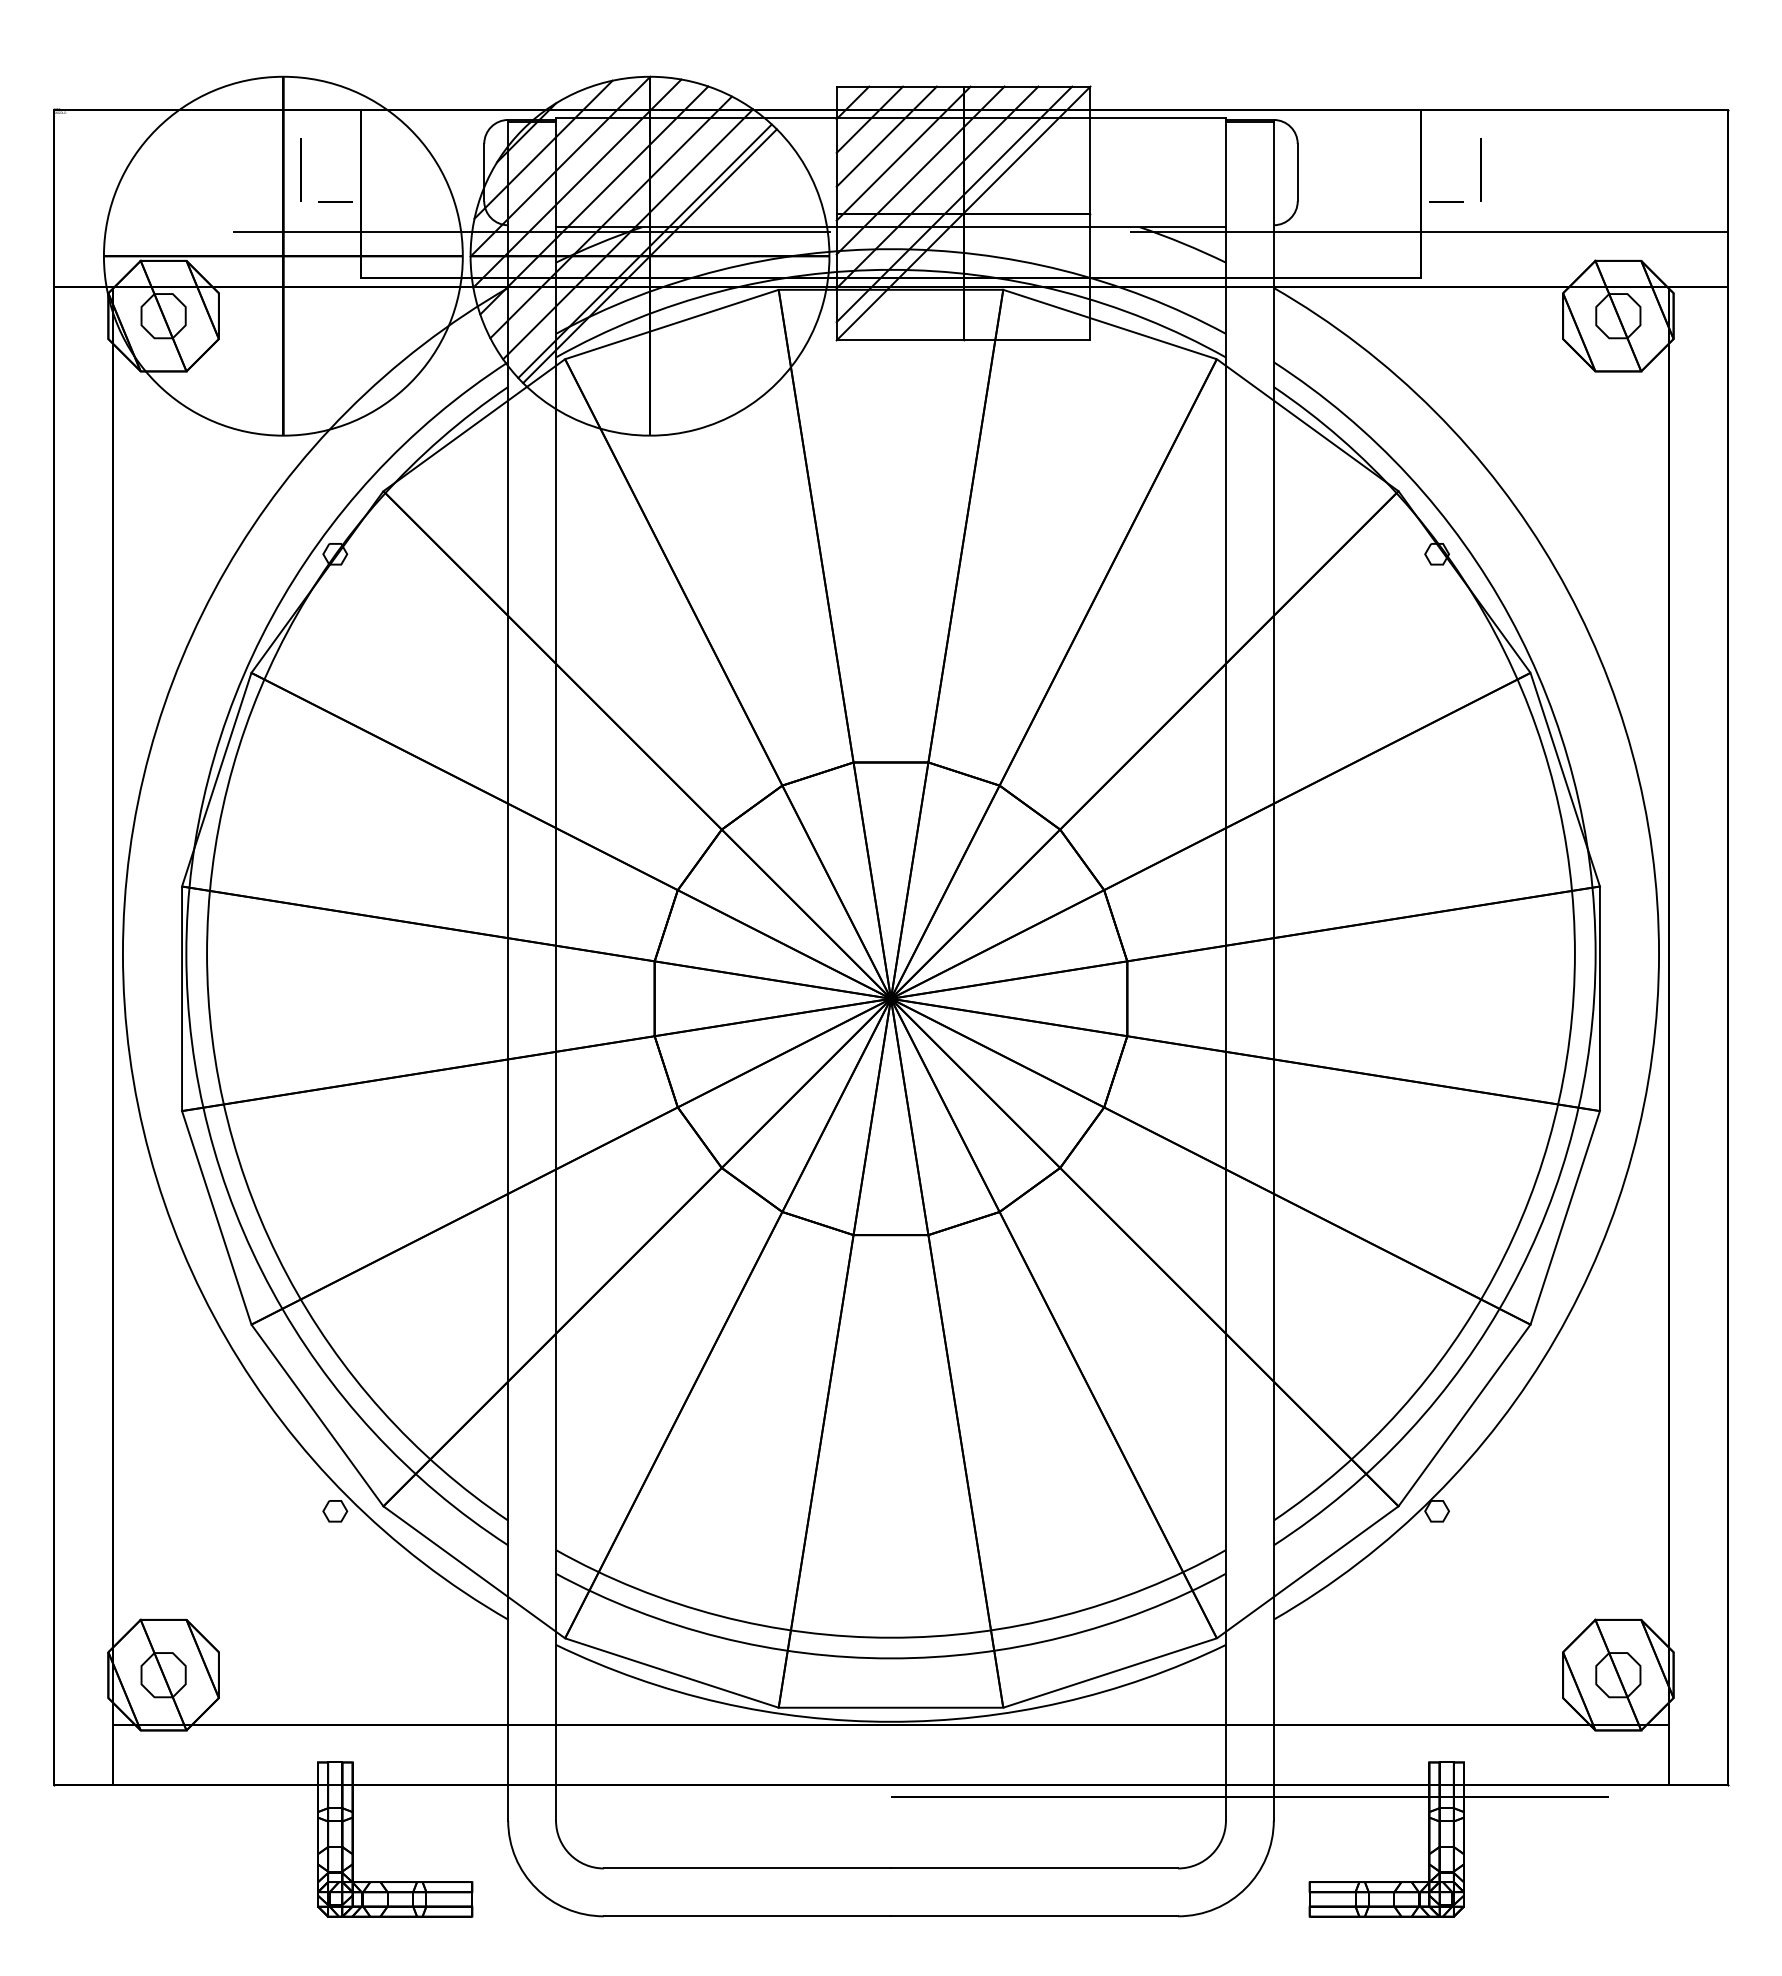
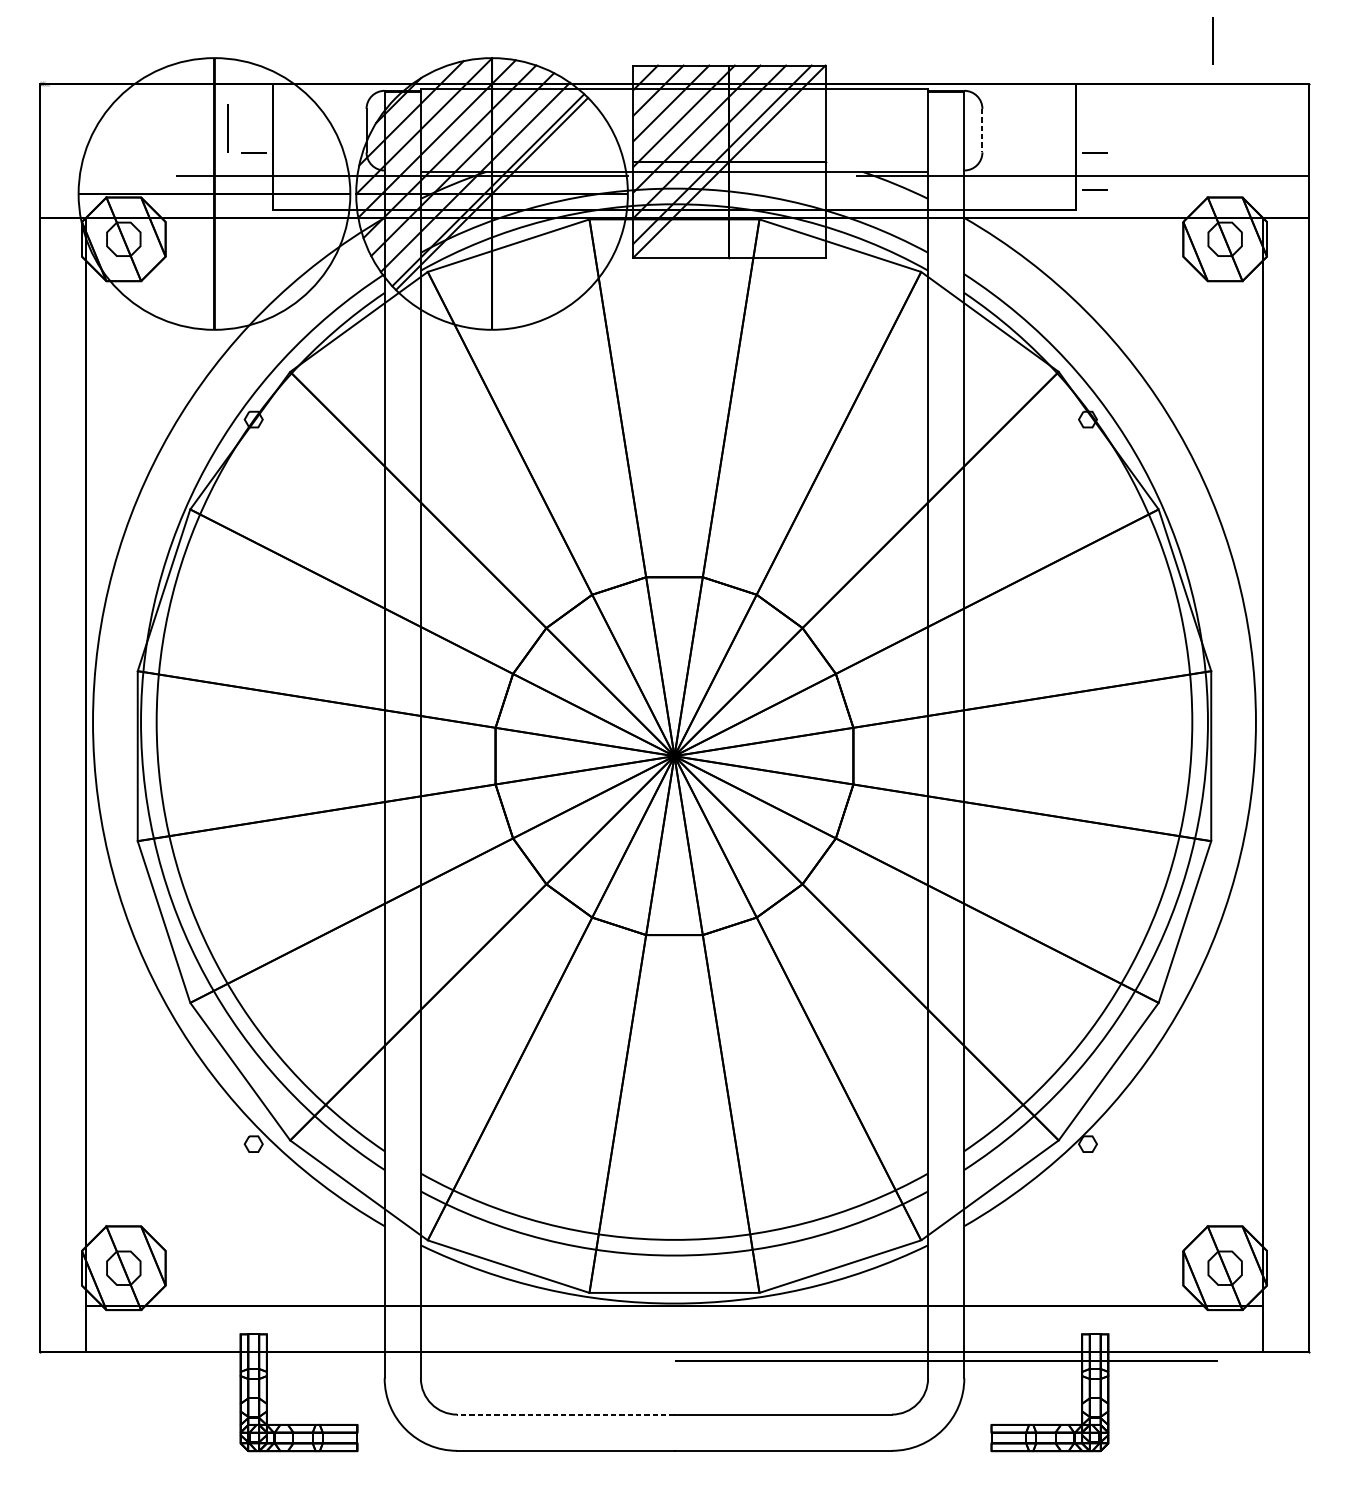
line: (1480, 169) -> (1213, 40), moved
line: (1297, 172) -> (982, 130), solid -> dashed
line: (1446, 250) -> (1095, 189), added
line: (747, 1868) -> (565, 1414), solid -> dashed

